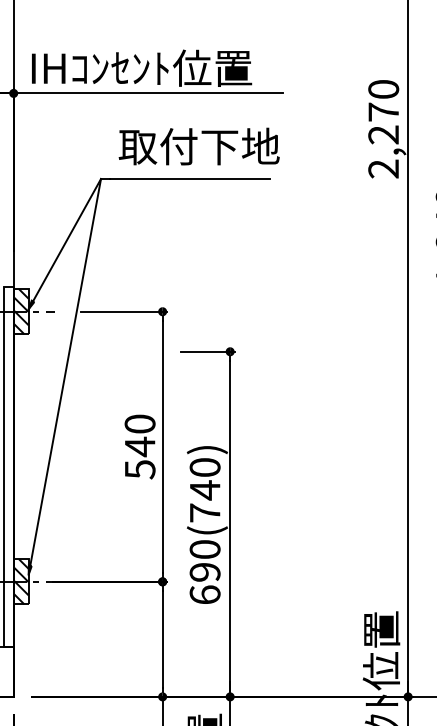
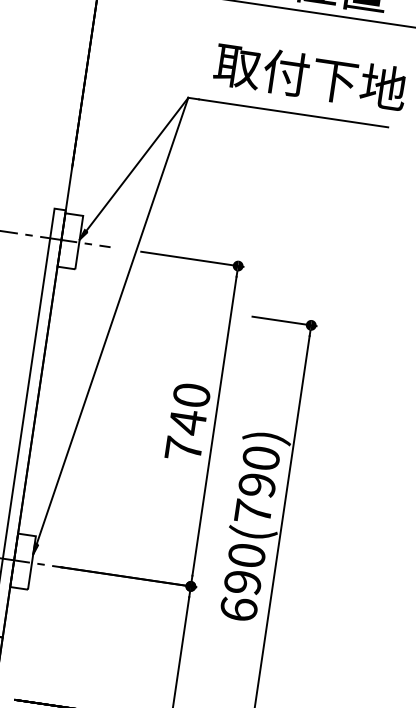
hatch: (20, 311) -> (69, 240), removed
text: (140, 469) -> (184, 449), 540 -> 740
text: (204, 490) -> (256, 485), 690(740) -> 690(790)
hatch: (20, 581) -> (22, 561), removed

